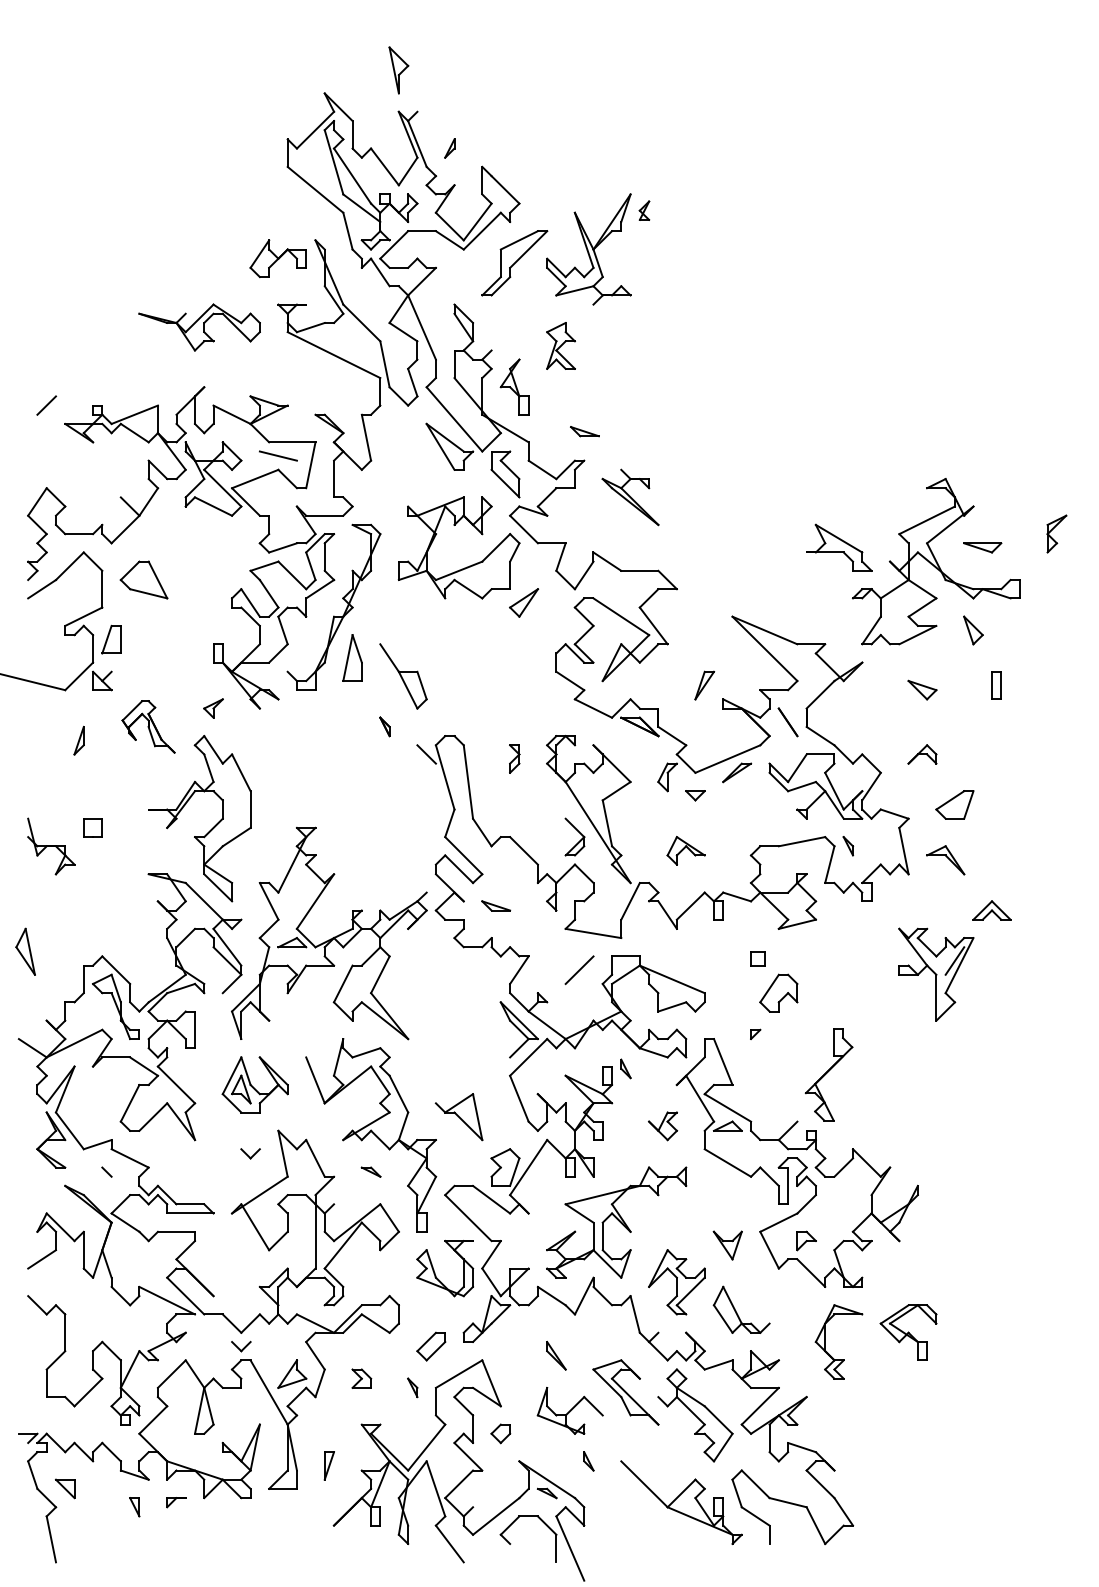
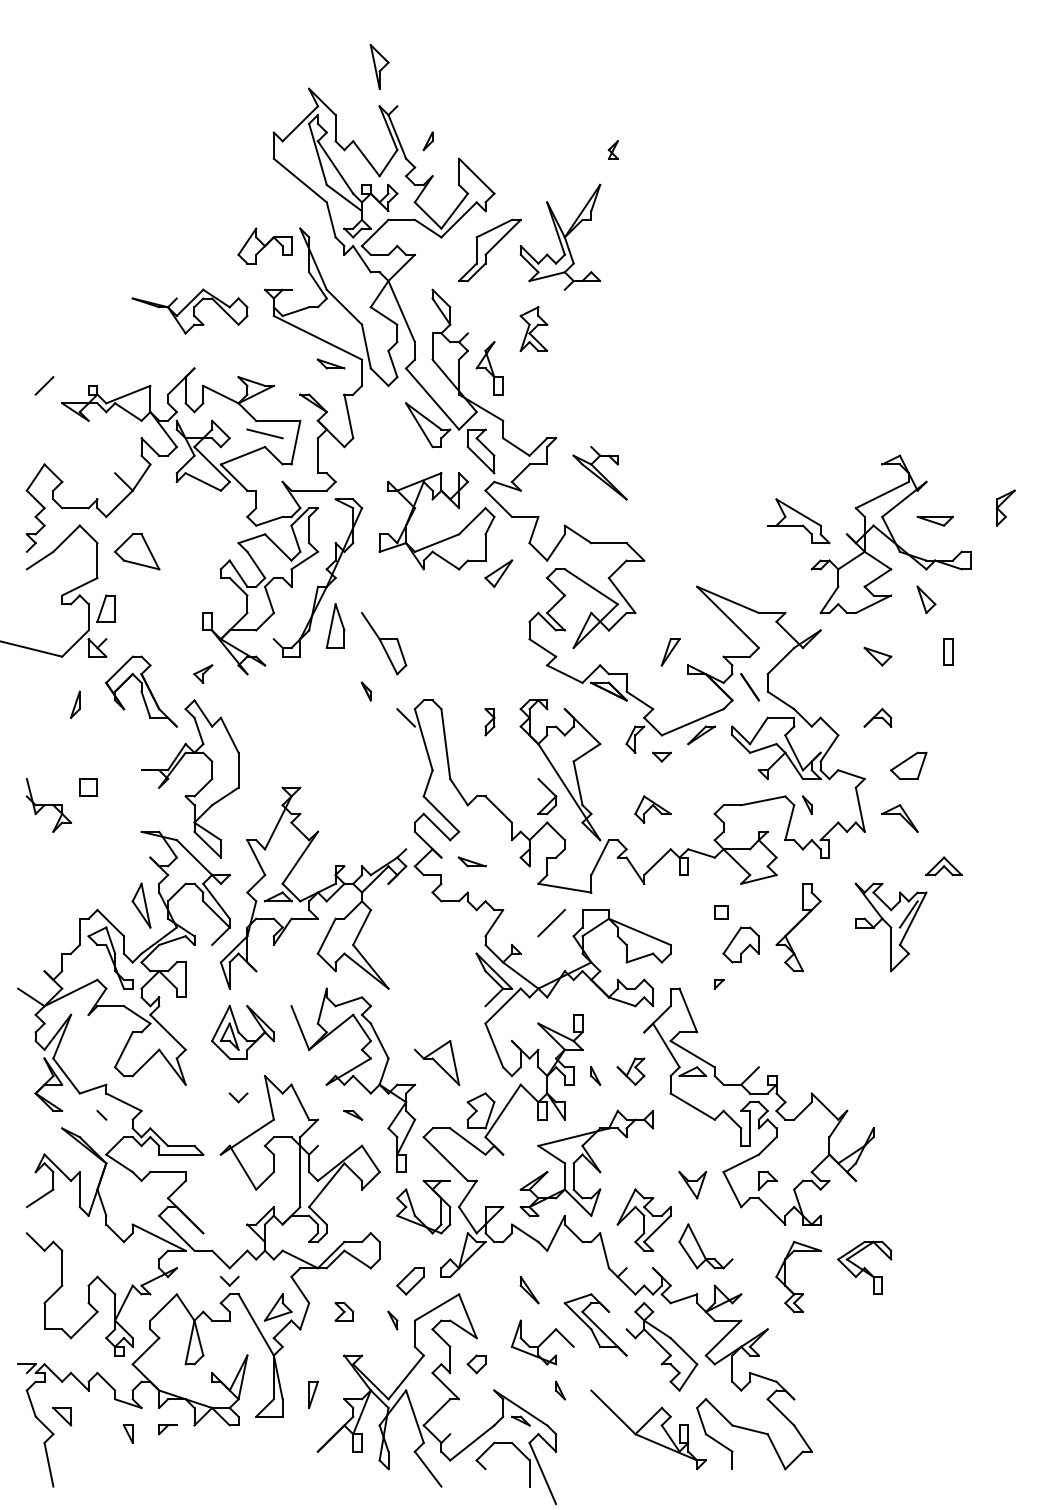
part: (644, 210) -> (613, 149), moved
part: (584, 431) -> (330, 363), moved
part: (148, 726) -> (141, 691), size x1.43
part: (25, 951) -> (141, 905), moved
part: (625, 1068) -> (595, 1075), moved
part: (828, 1074) -> (798, 927), moved

